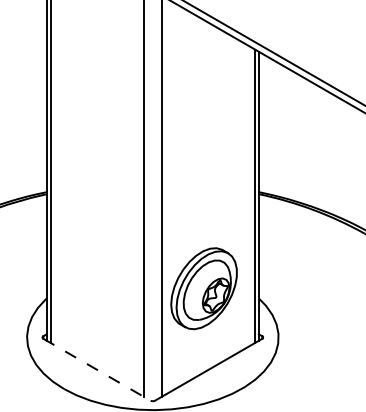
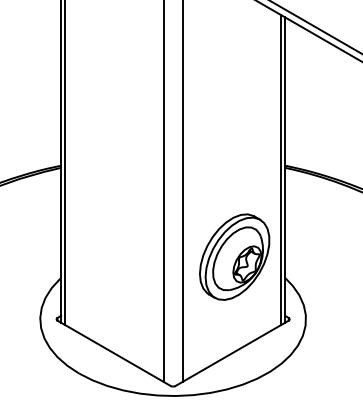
part: (203, 288) -> (234, 256), moved
line: (97, 369) -> (114, 353), dashed -> solid

